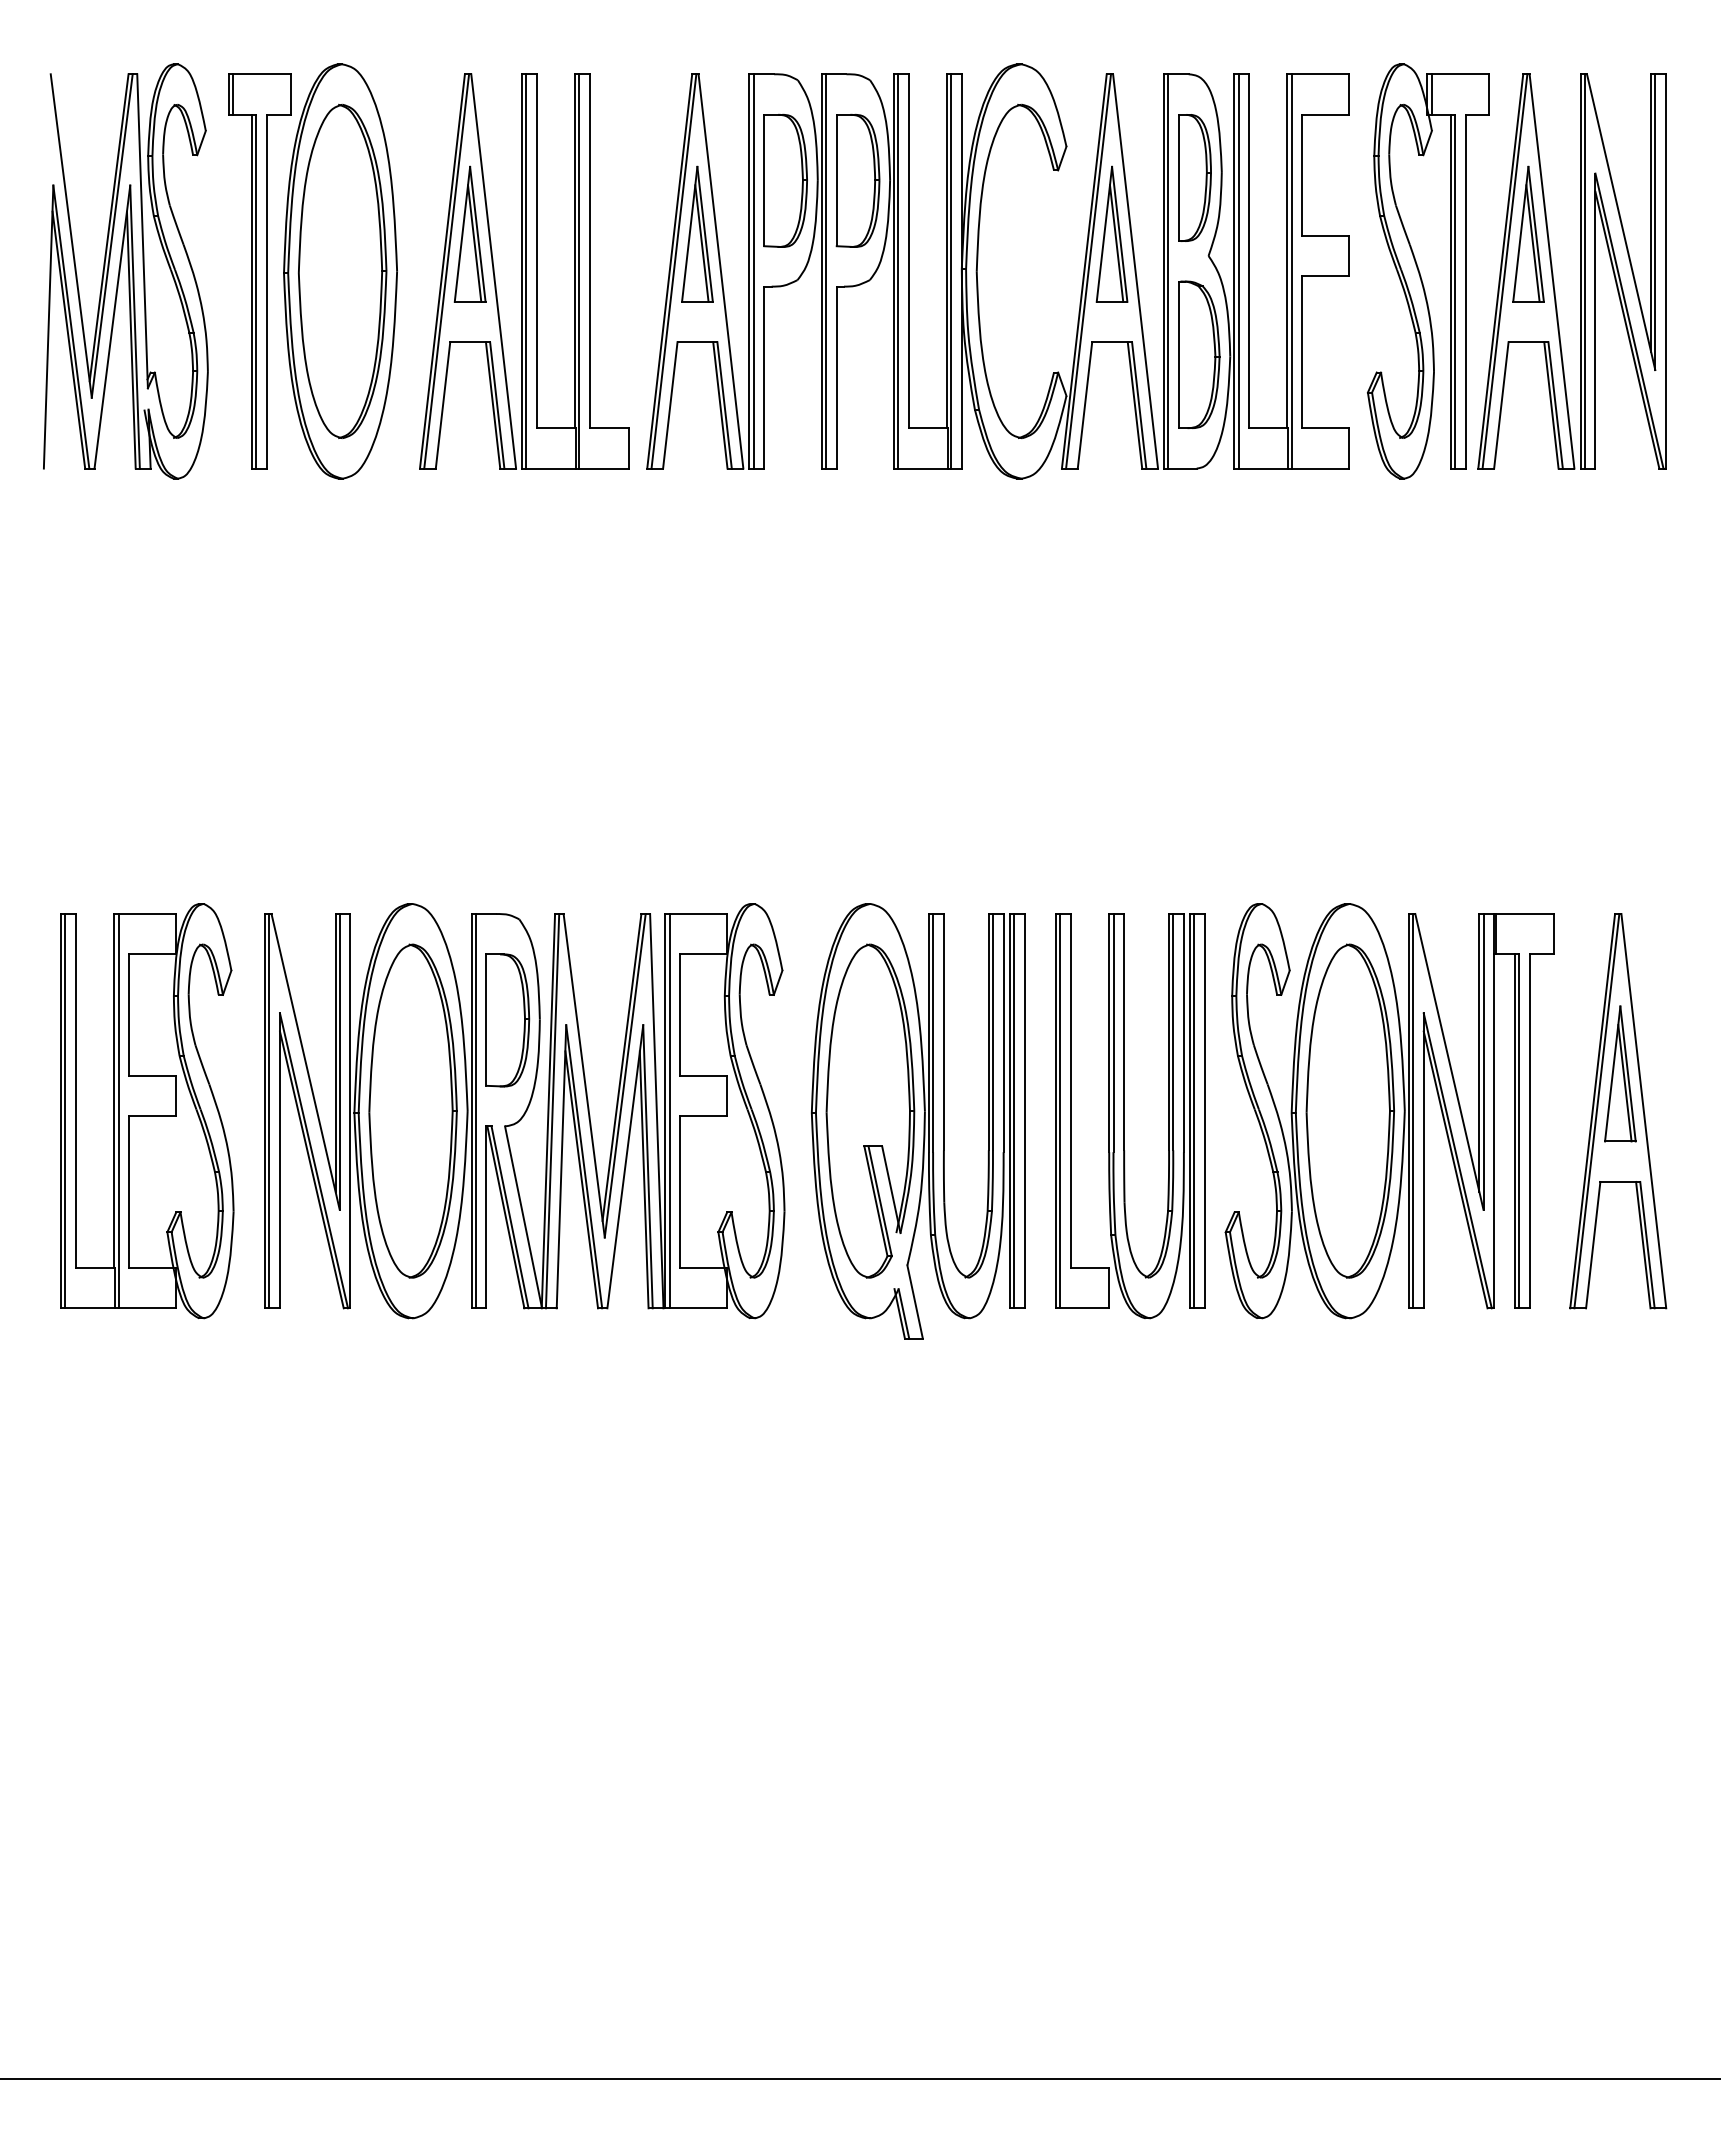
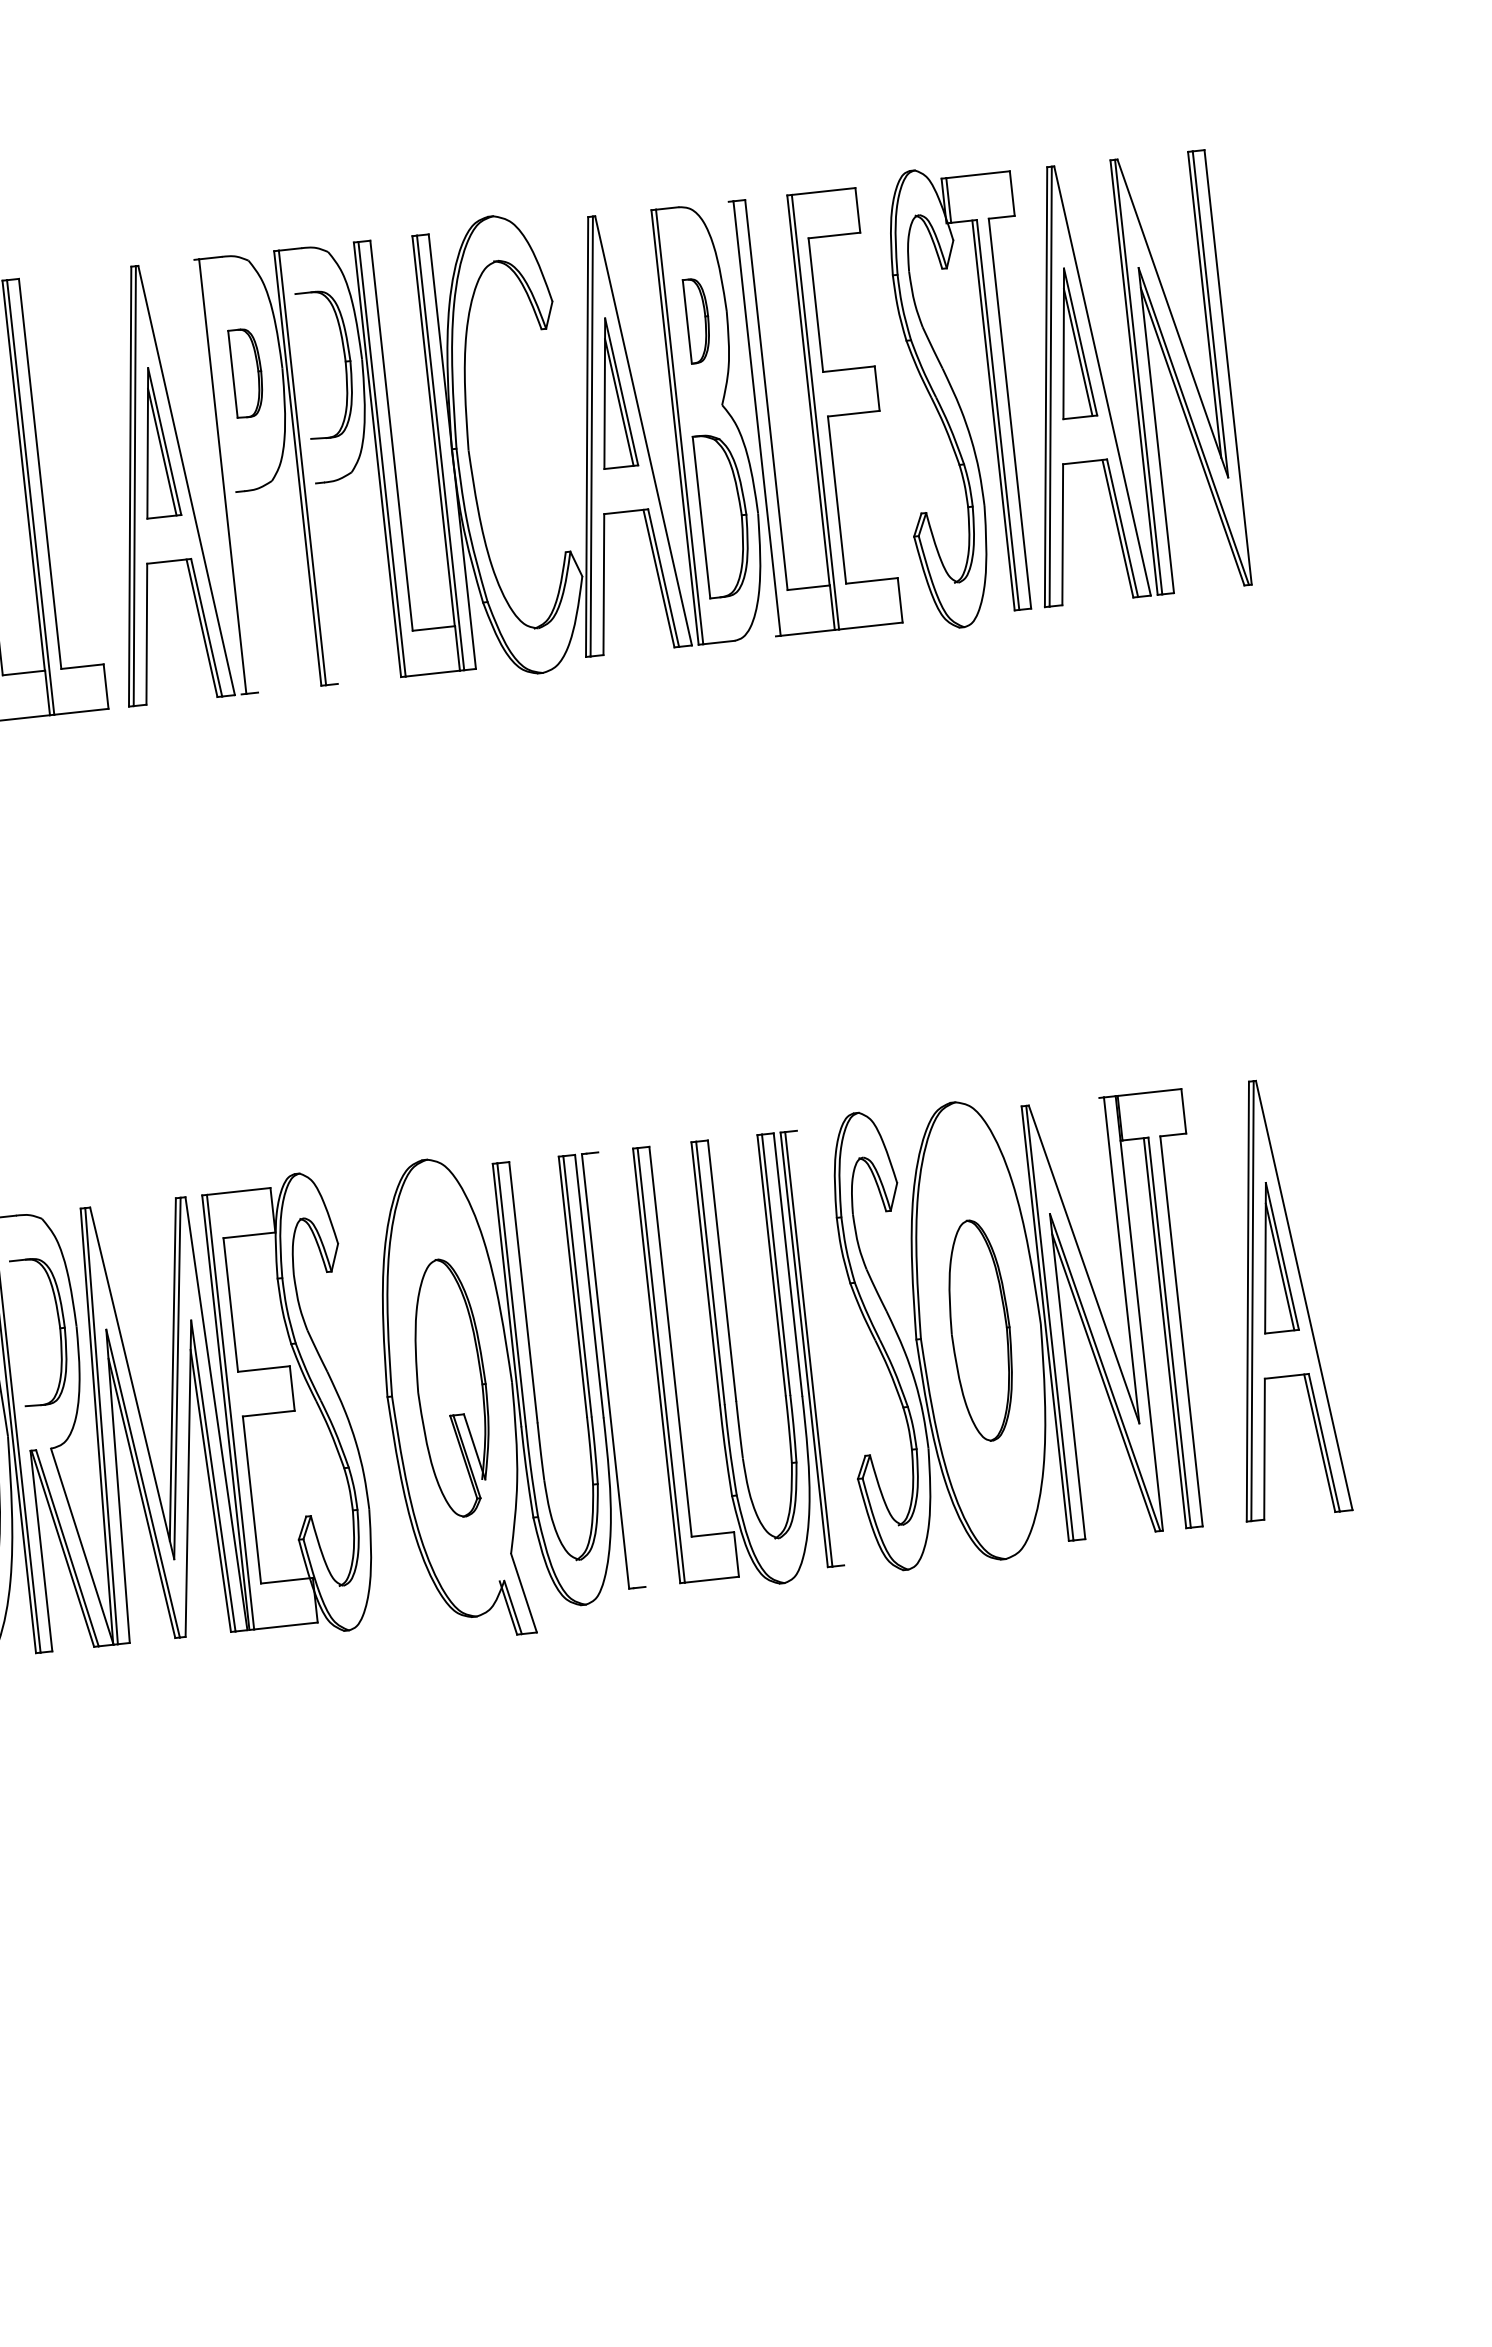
part: (1194, 177) -> (697, 320), size x0.6
part: (785, 180) -> (246, 372), size x0.6
line: (836, 180) -> (303, 366), removed
line: (749, 271) -> (218, 477), removed
line: (1234, 271) -> (752, 419), removed
line: (764, 377) -> (247, 592), removed
line: (836, 377) -> (326, 583), removed
line: (486, 1019) -> (17, 1333), removed
line: (1479, 1052) -> (1116, 1250), removed
part: (870, 1110) -> (451, 1387), size x0.7
part: (1349, 1110) -> (979, 1330), size x0.6
line: (1014, 1111) -> (610, 1371), removed
line: (1024, 1111) -> (621, 1370), removed
line: (1204, 1111) -> (820, 1348), removed

